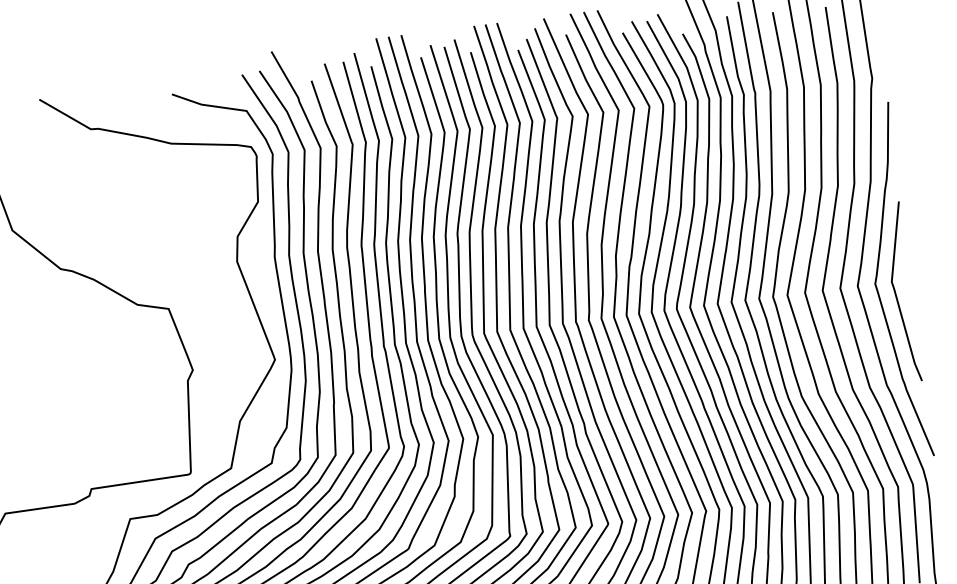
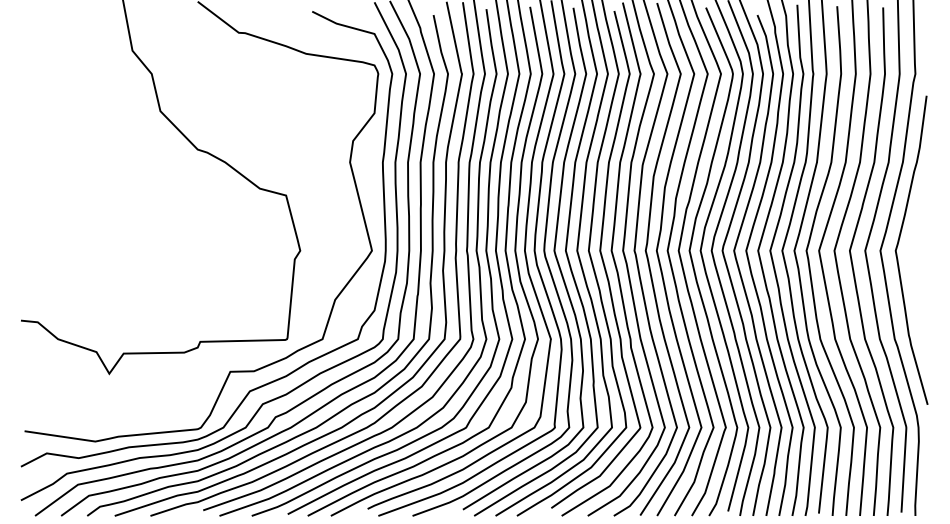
curve: (897, 294) -> (913, 262), removed

